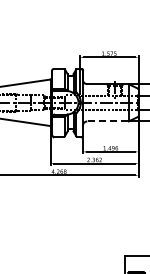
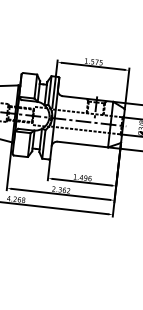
line: (107, 121) -> (82, 144), dashed -> solid

